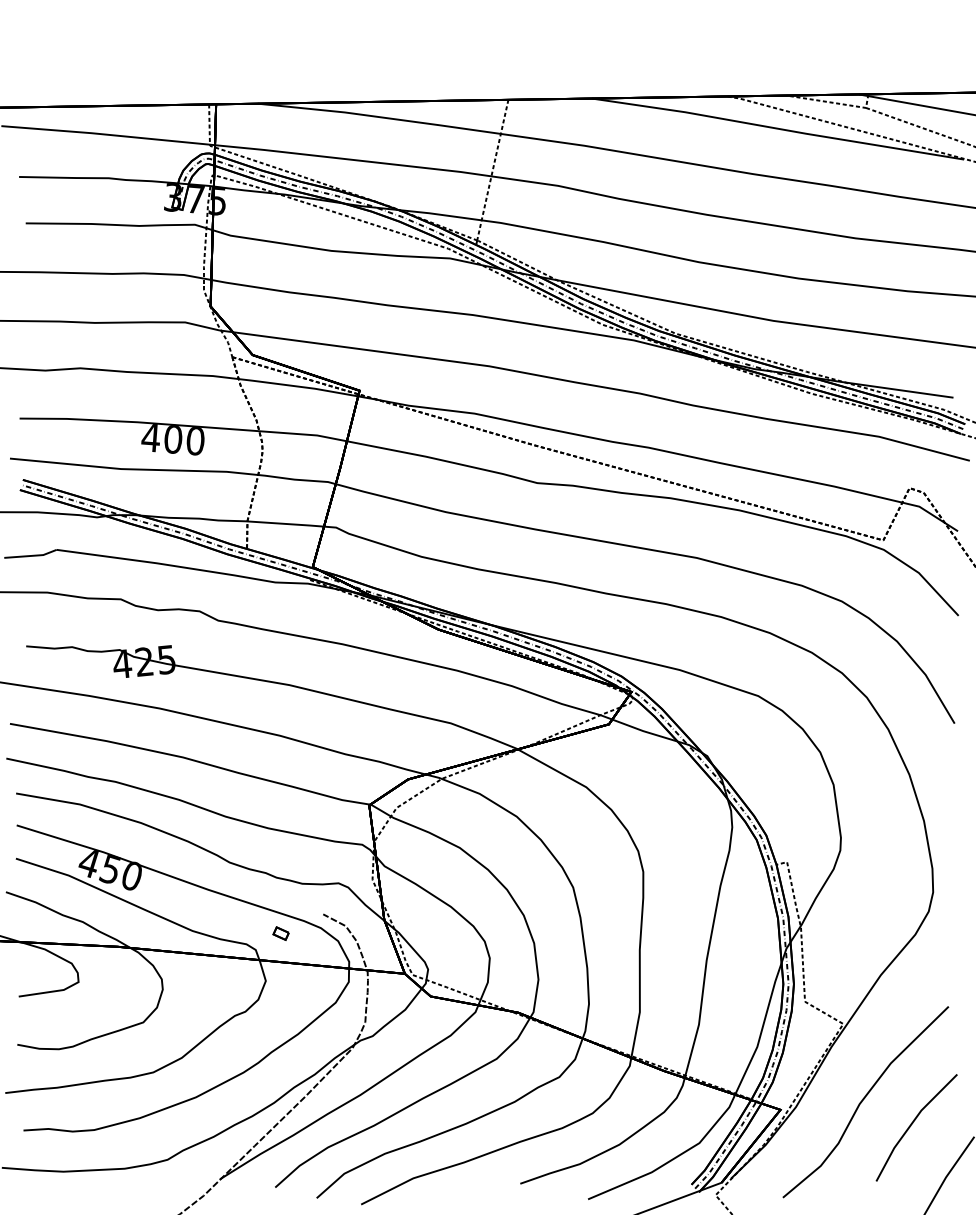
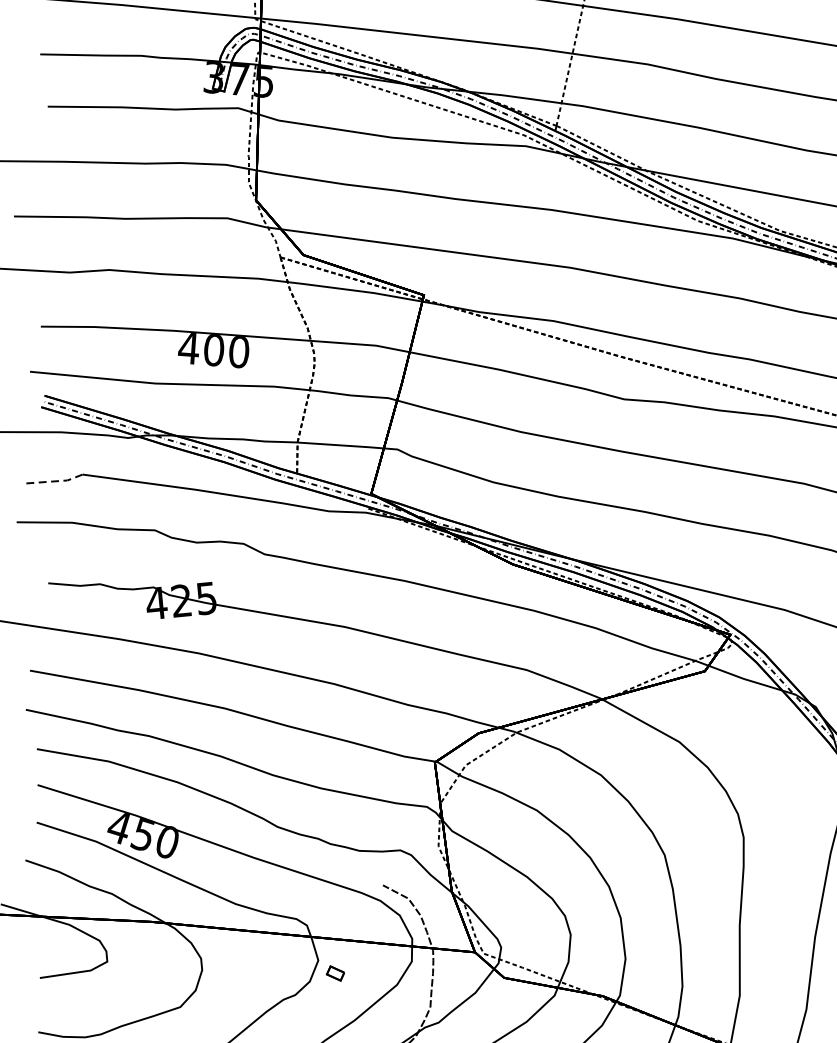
line: (31, 555) -> (54, 480), solid -> dashed
part: (280, 933) -> (334, 973), moved

